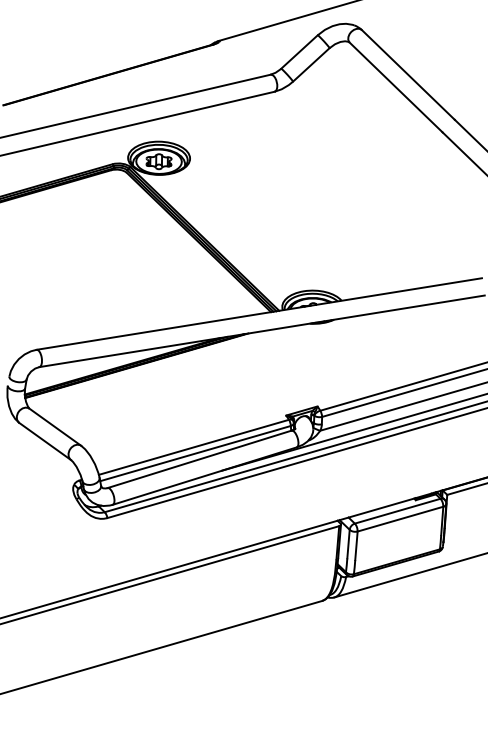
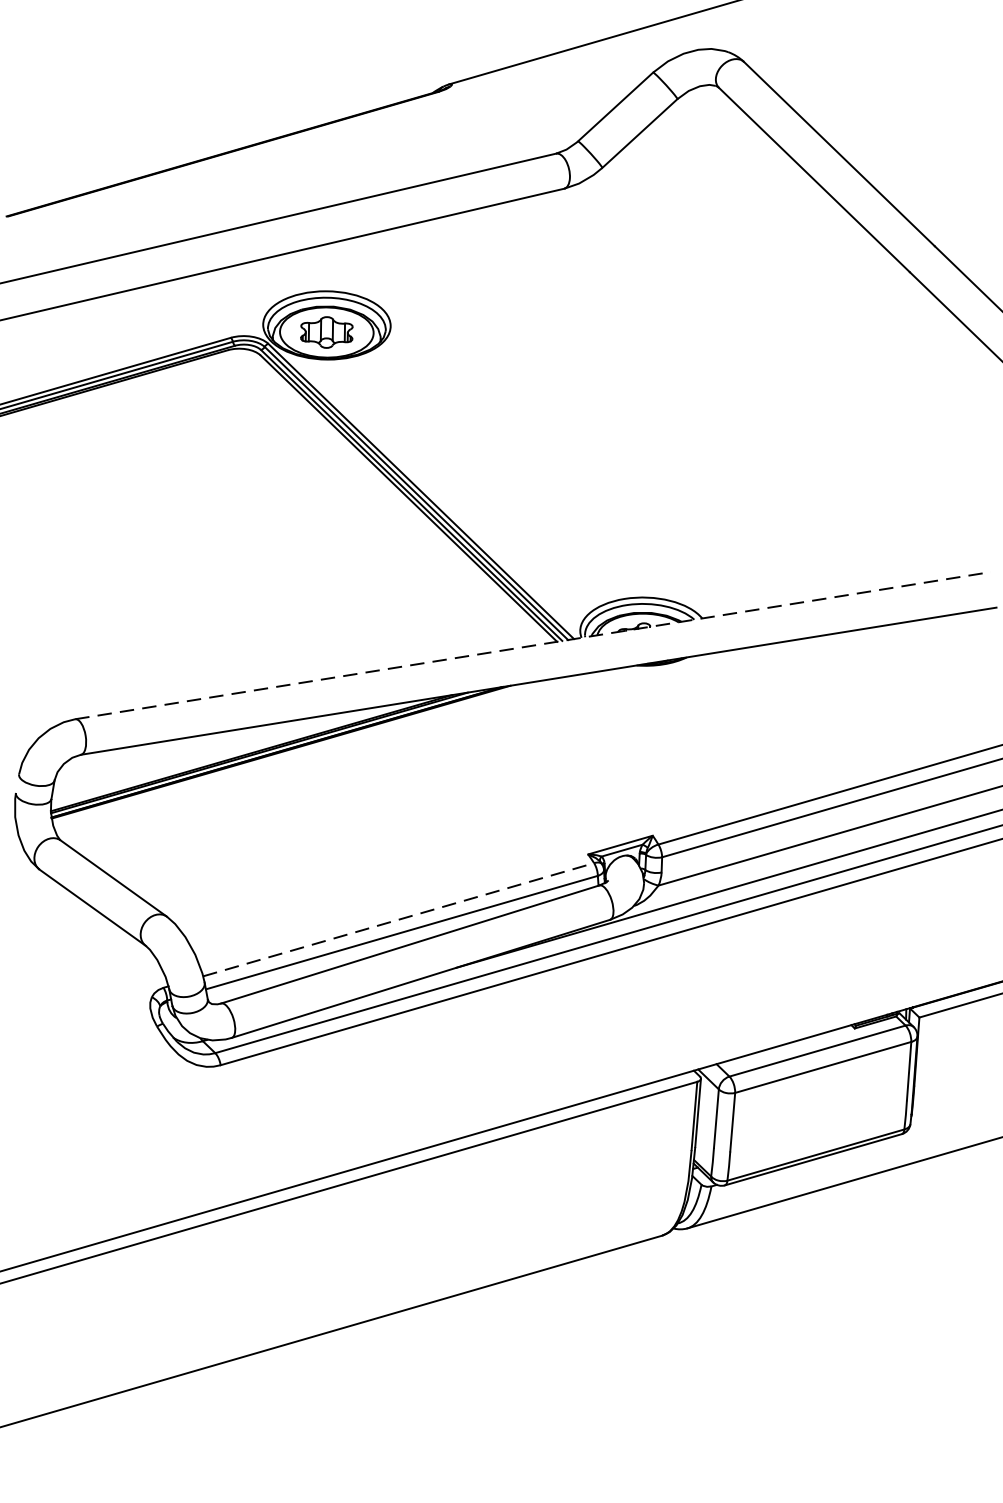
line: (259, 314) -> (533, 646), solid -> dashed
line: (193, 447) -> (397, 920), solid -> dashed

